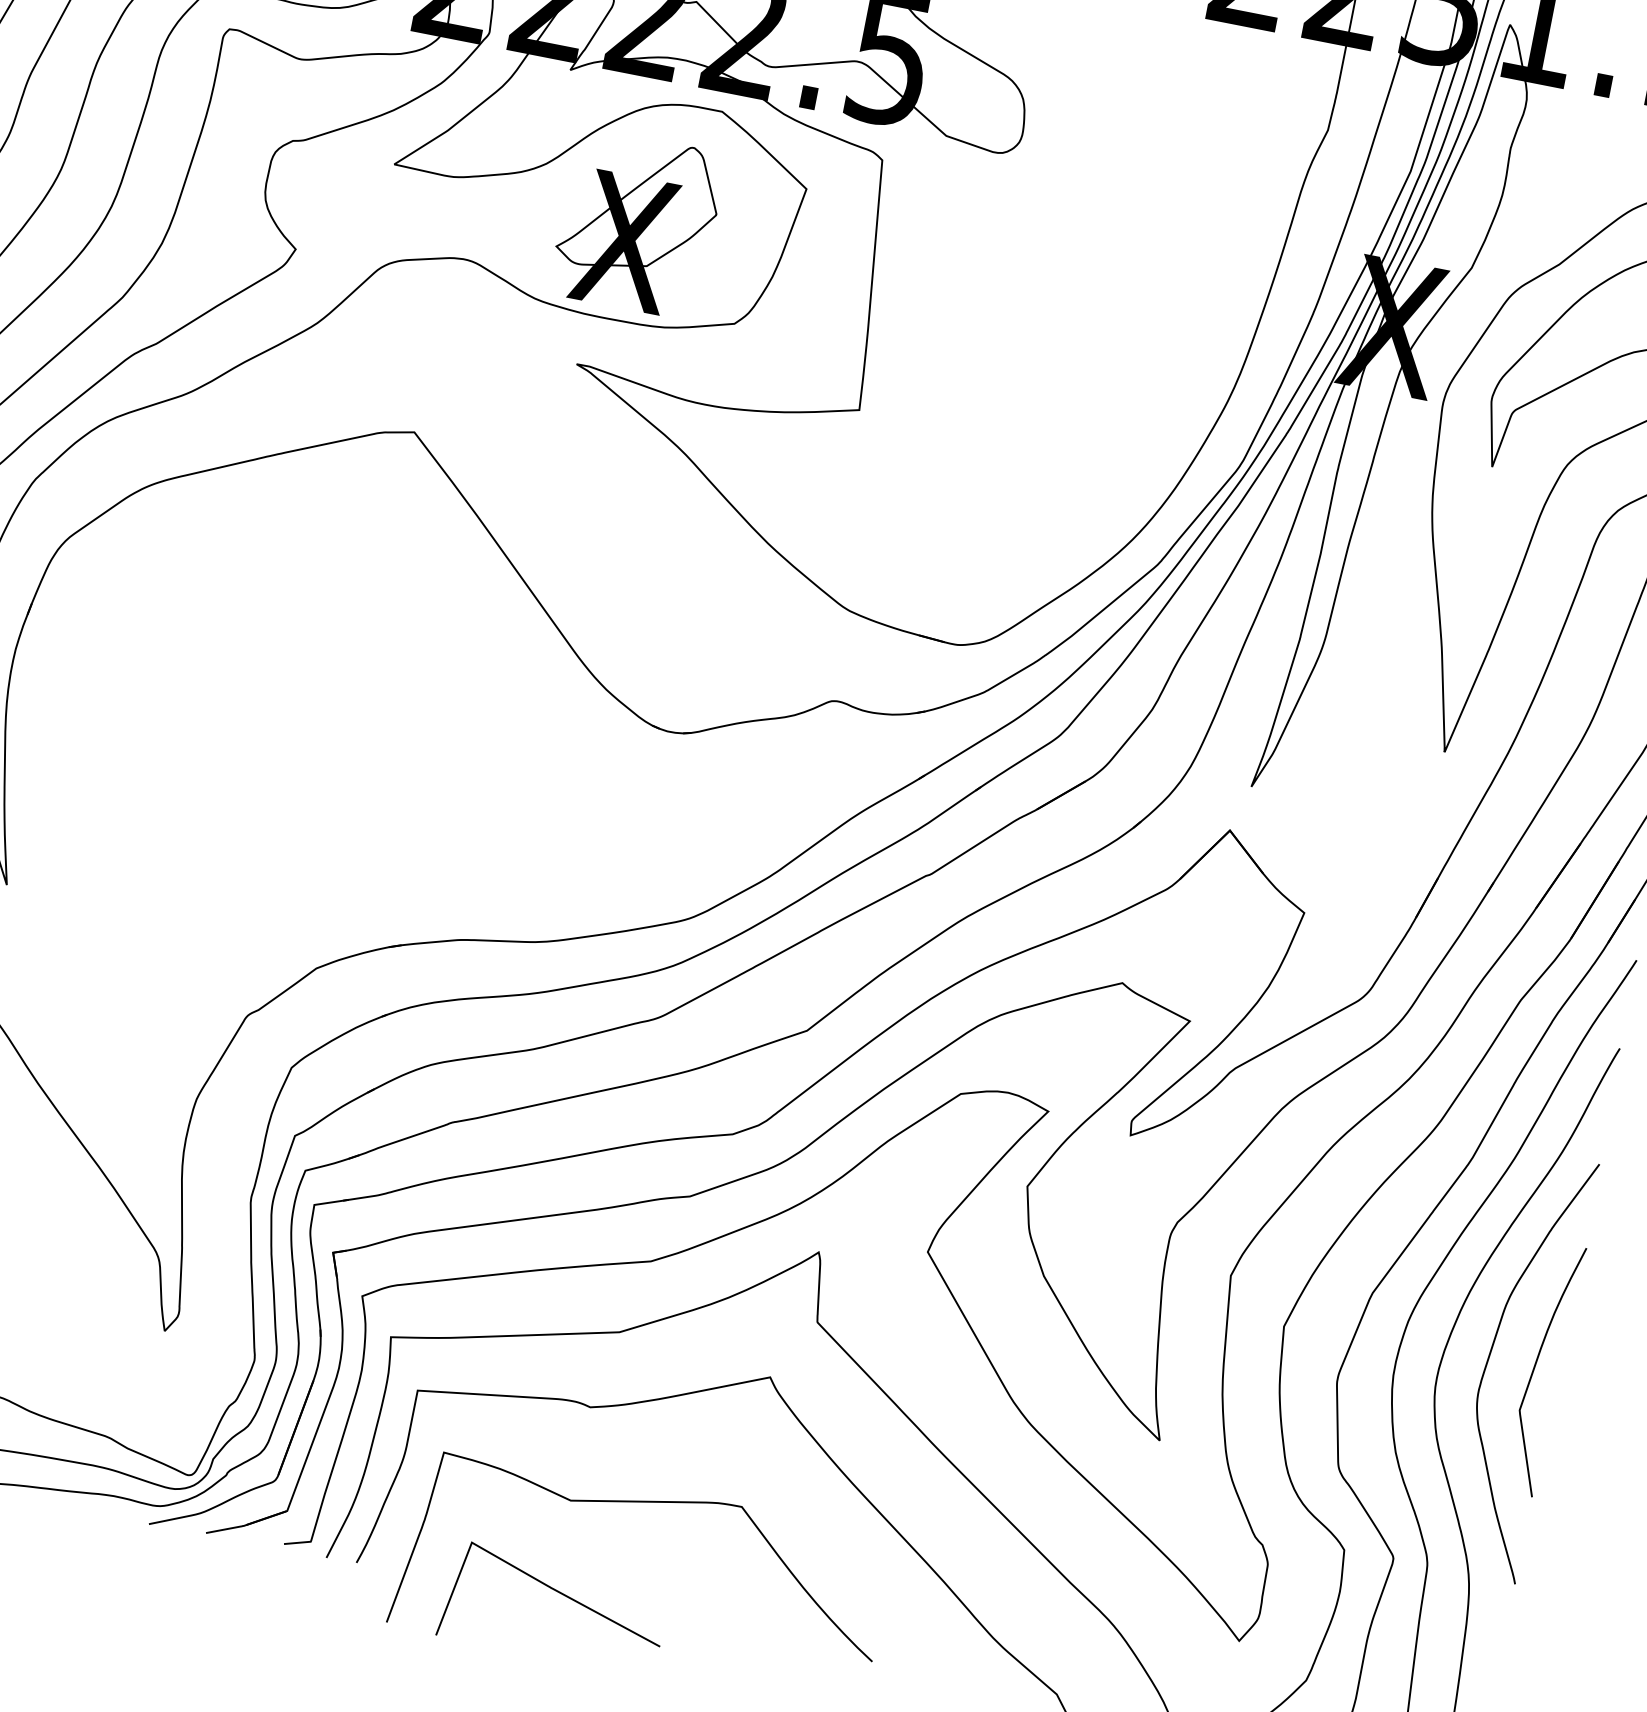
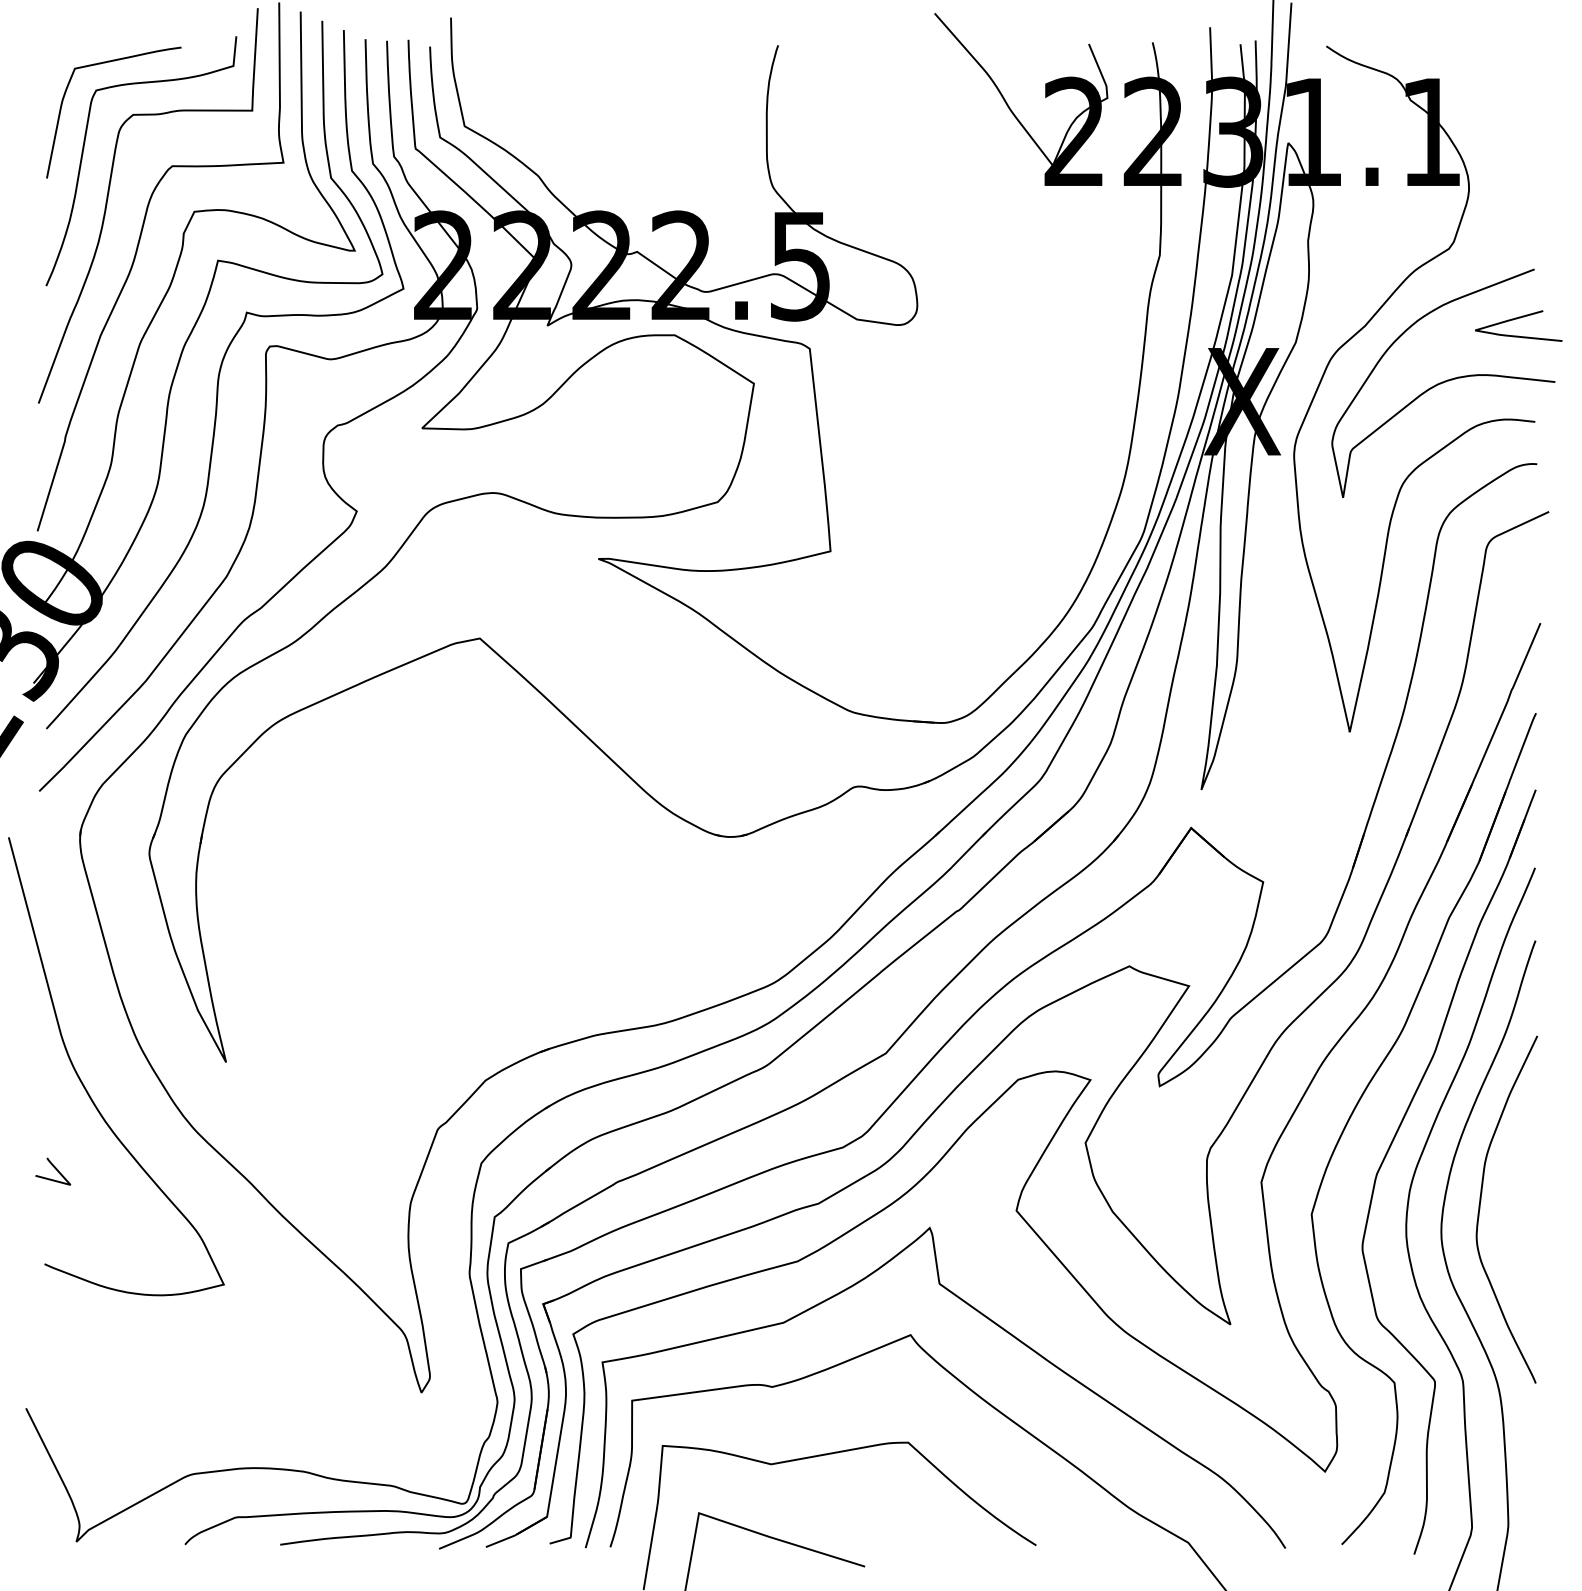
part: (637, 223) -> (624, 437), removed
curve: (1535, 1367) -> (1518, 1207), removed

